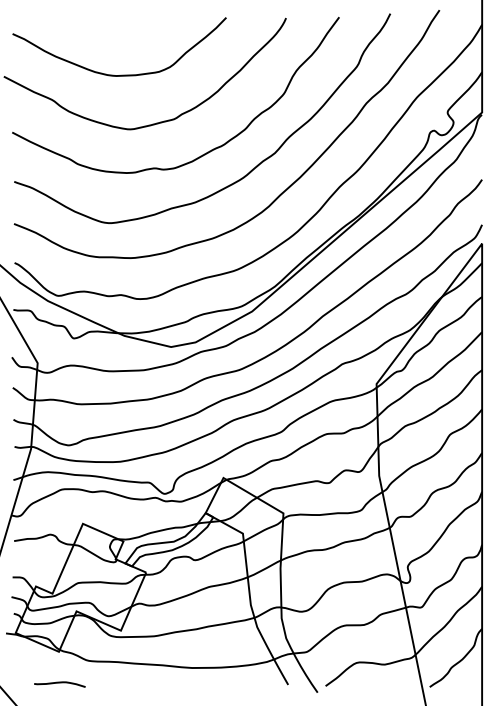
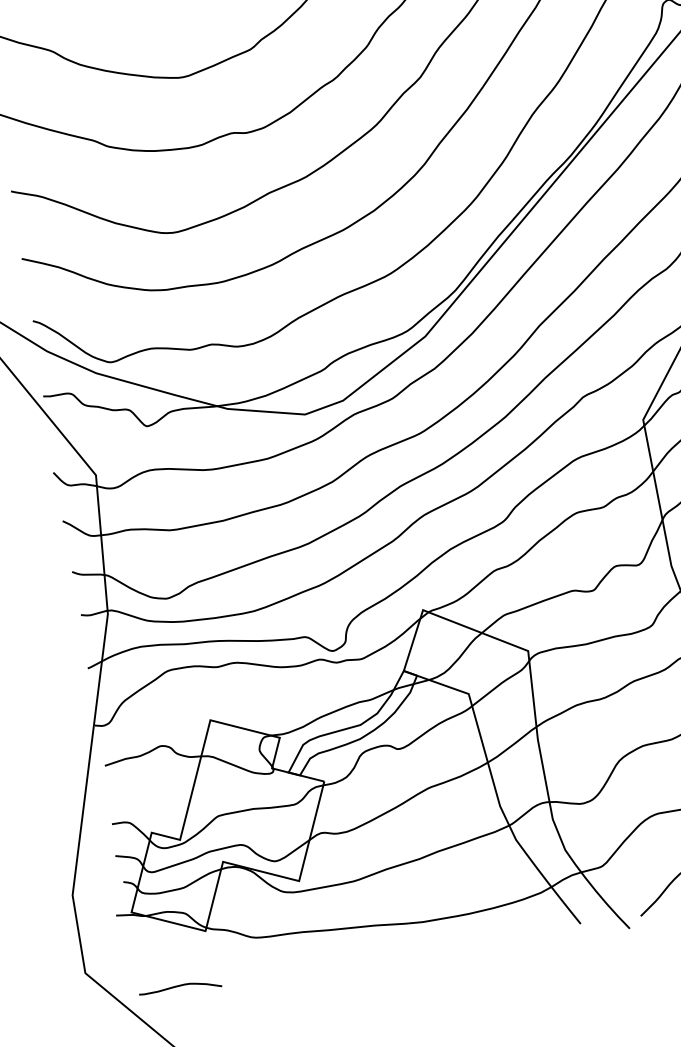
curve: (59, 683) -> (179, 987), moved

